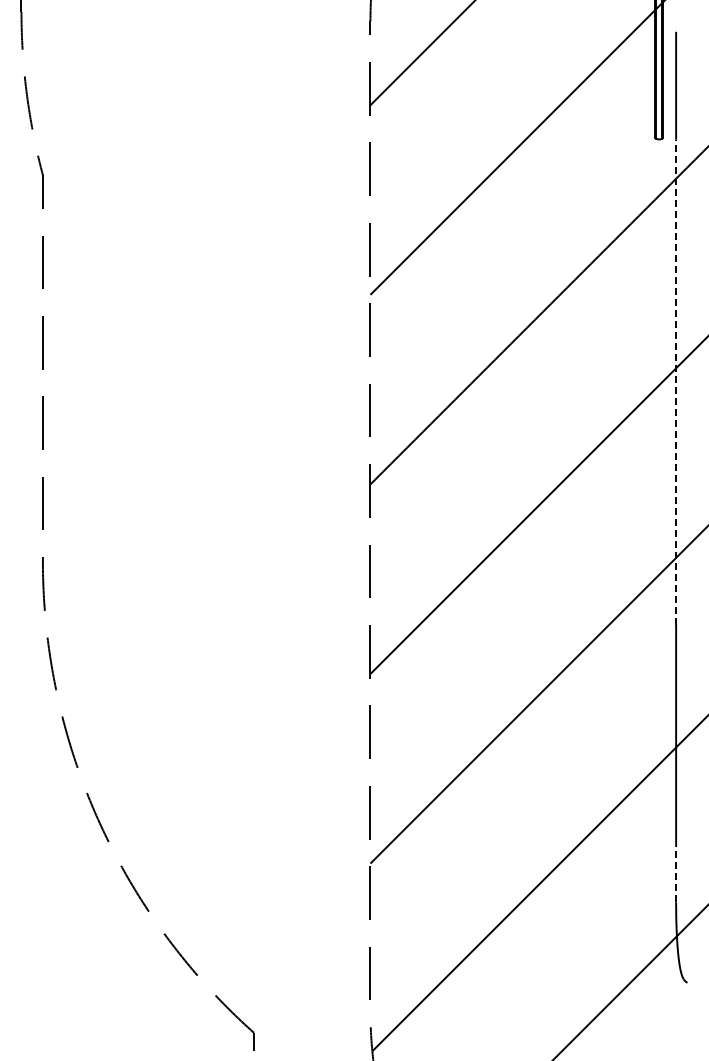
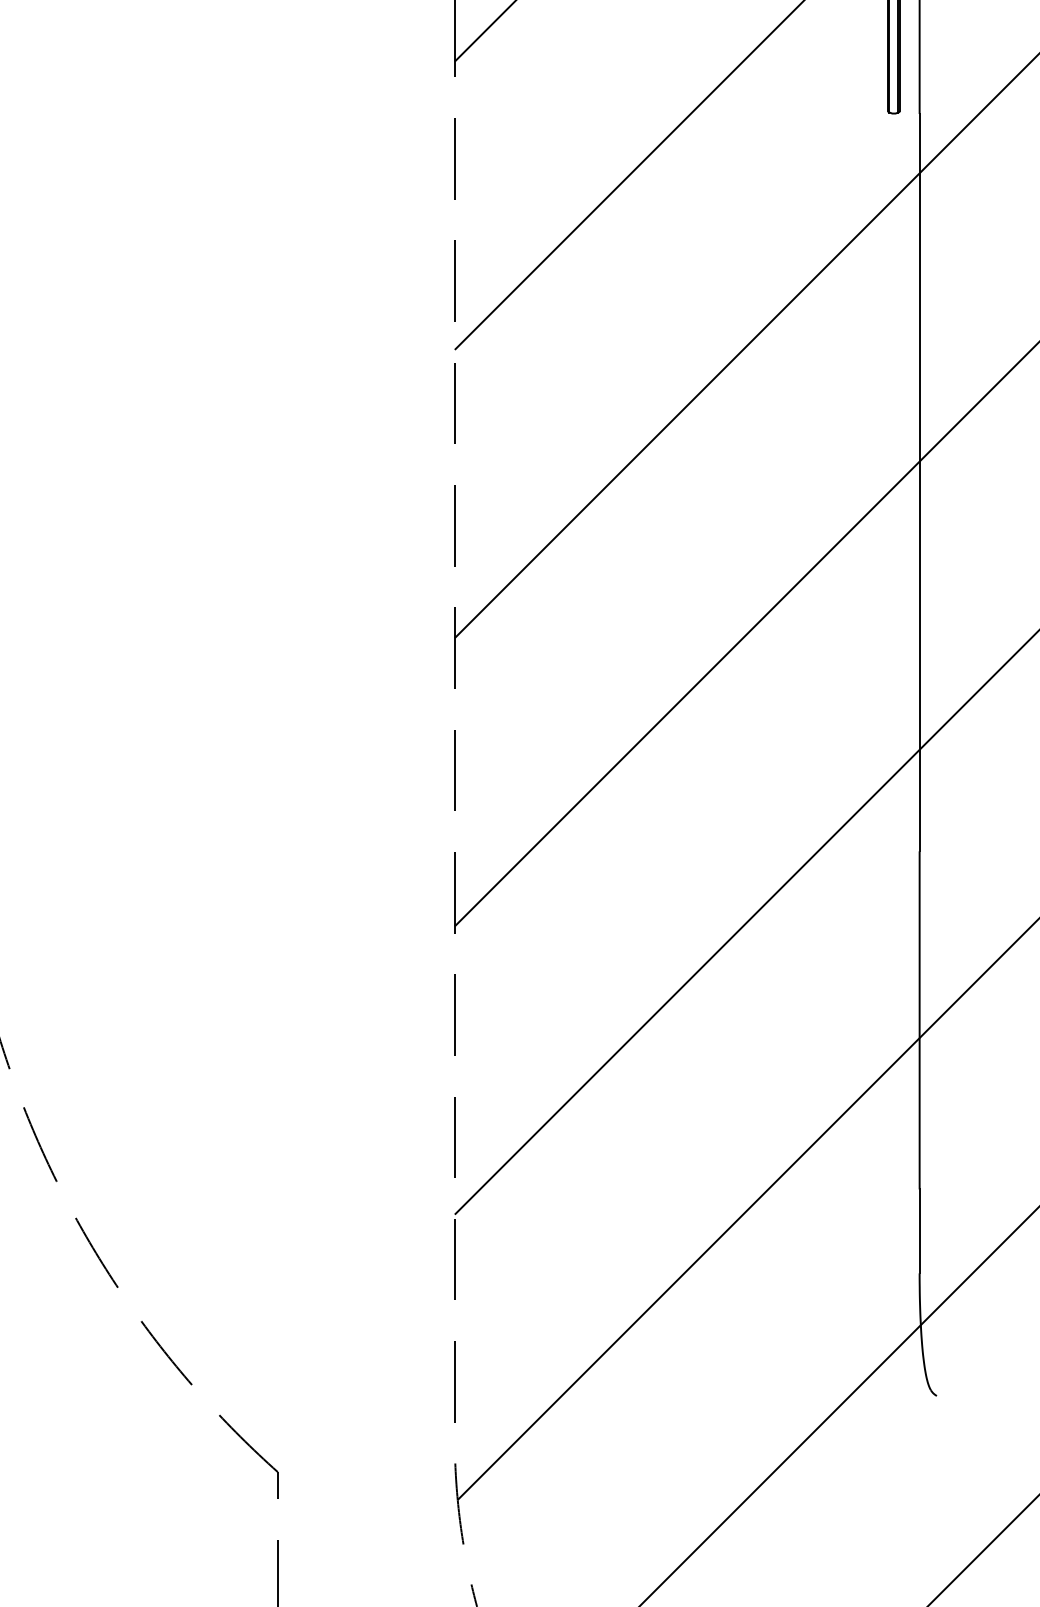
line: (676, 381) -> (920, 481), dashed -> solid
line: (676, 874) -> (920, 1231), dashed -> solid

